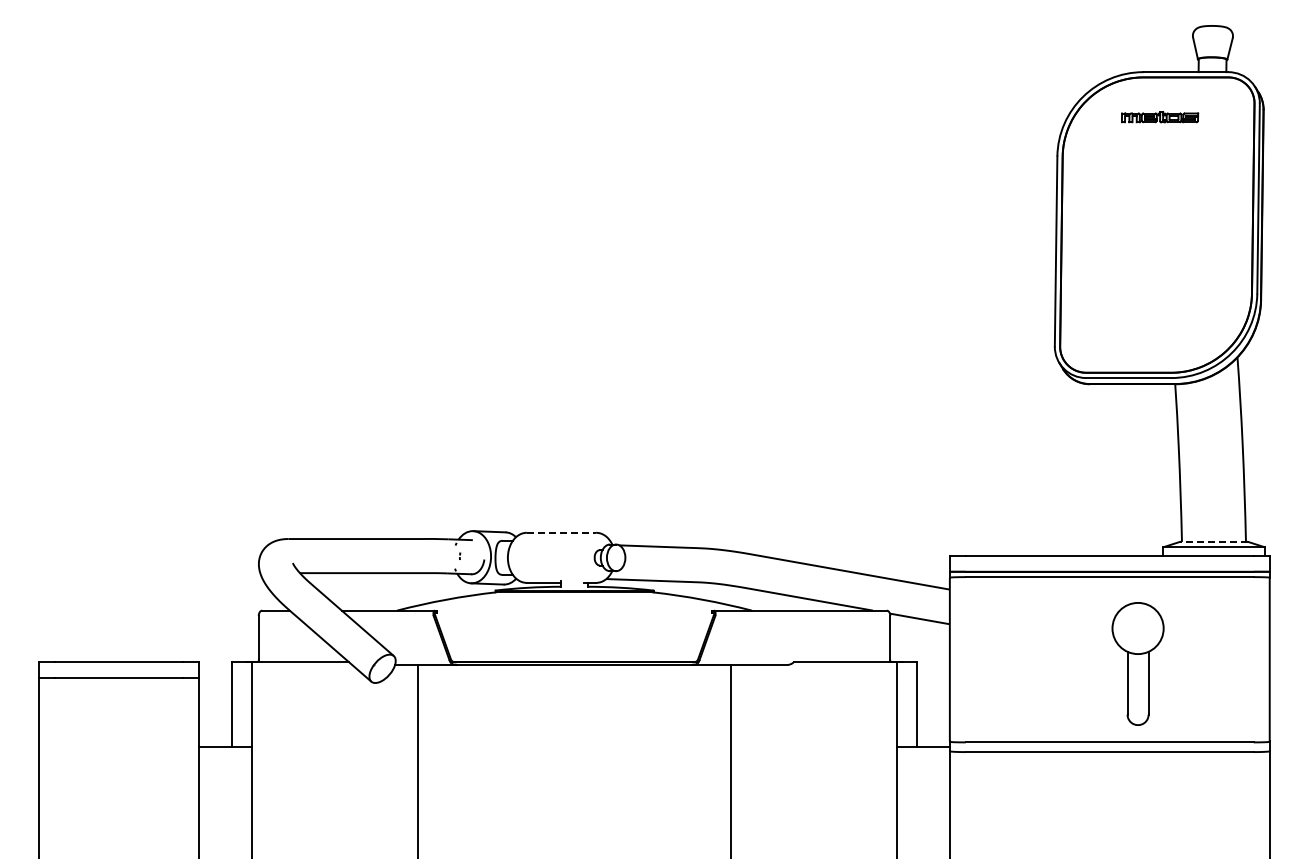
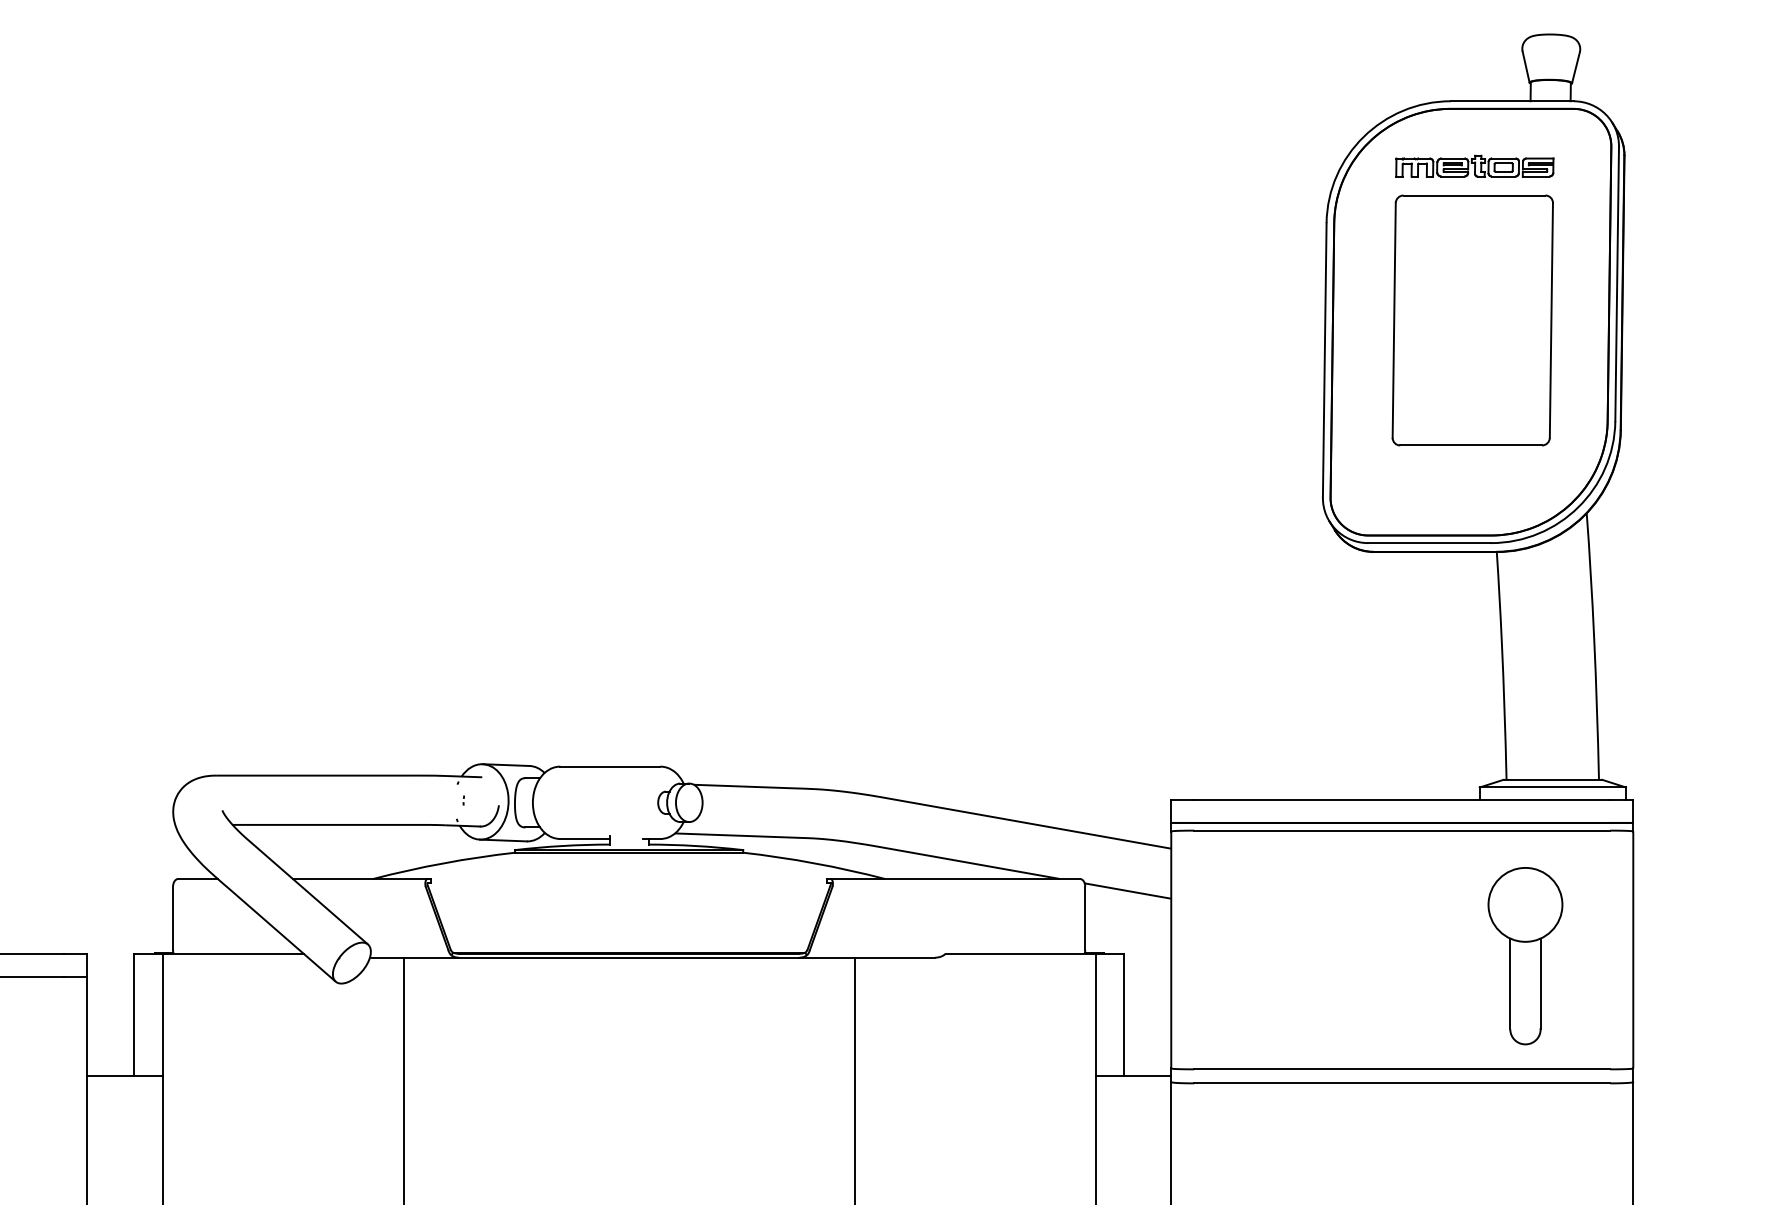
part: (1159, 117) -> (1474, 166), size x1.43
part: (1158, 223) -> (1472, 319), added
line: (561, 532) -> (610, 766), dashed -> solid
line: (1213, 541) -> (1552, 779), dashed -> solid
part: (1137, 663) -> (1524, 955), moved

